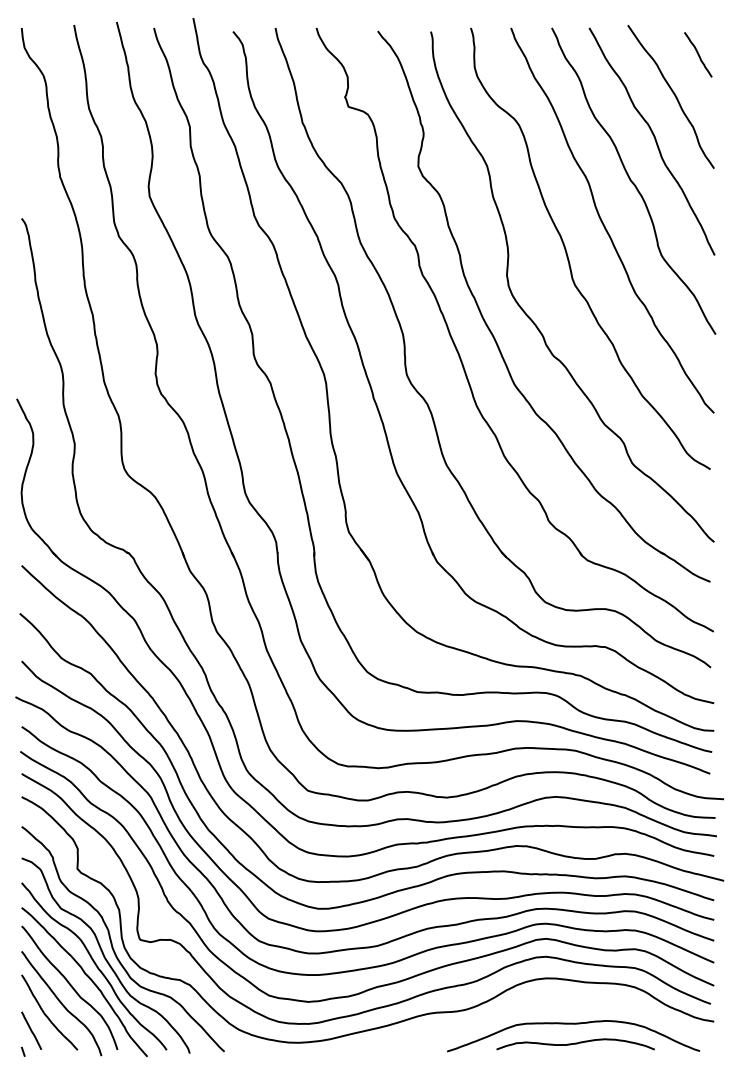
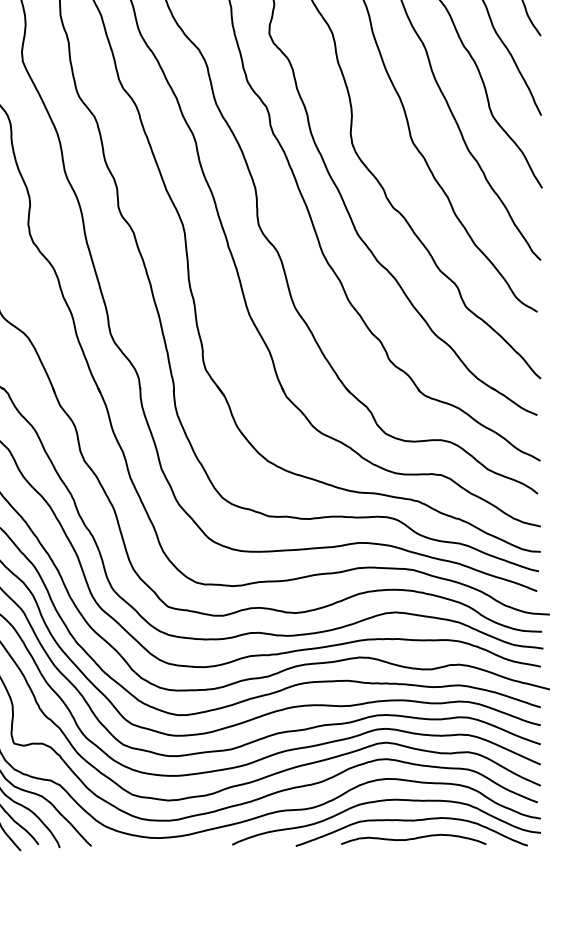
curve: (540, 1003) -> (381, 802), added

